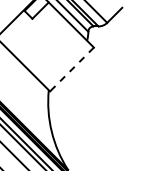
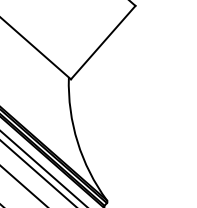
line: (71, 69) -> (102, 42), dashed -> solid

